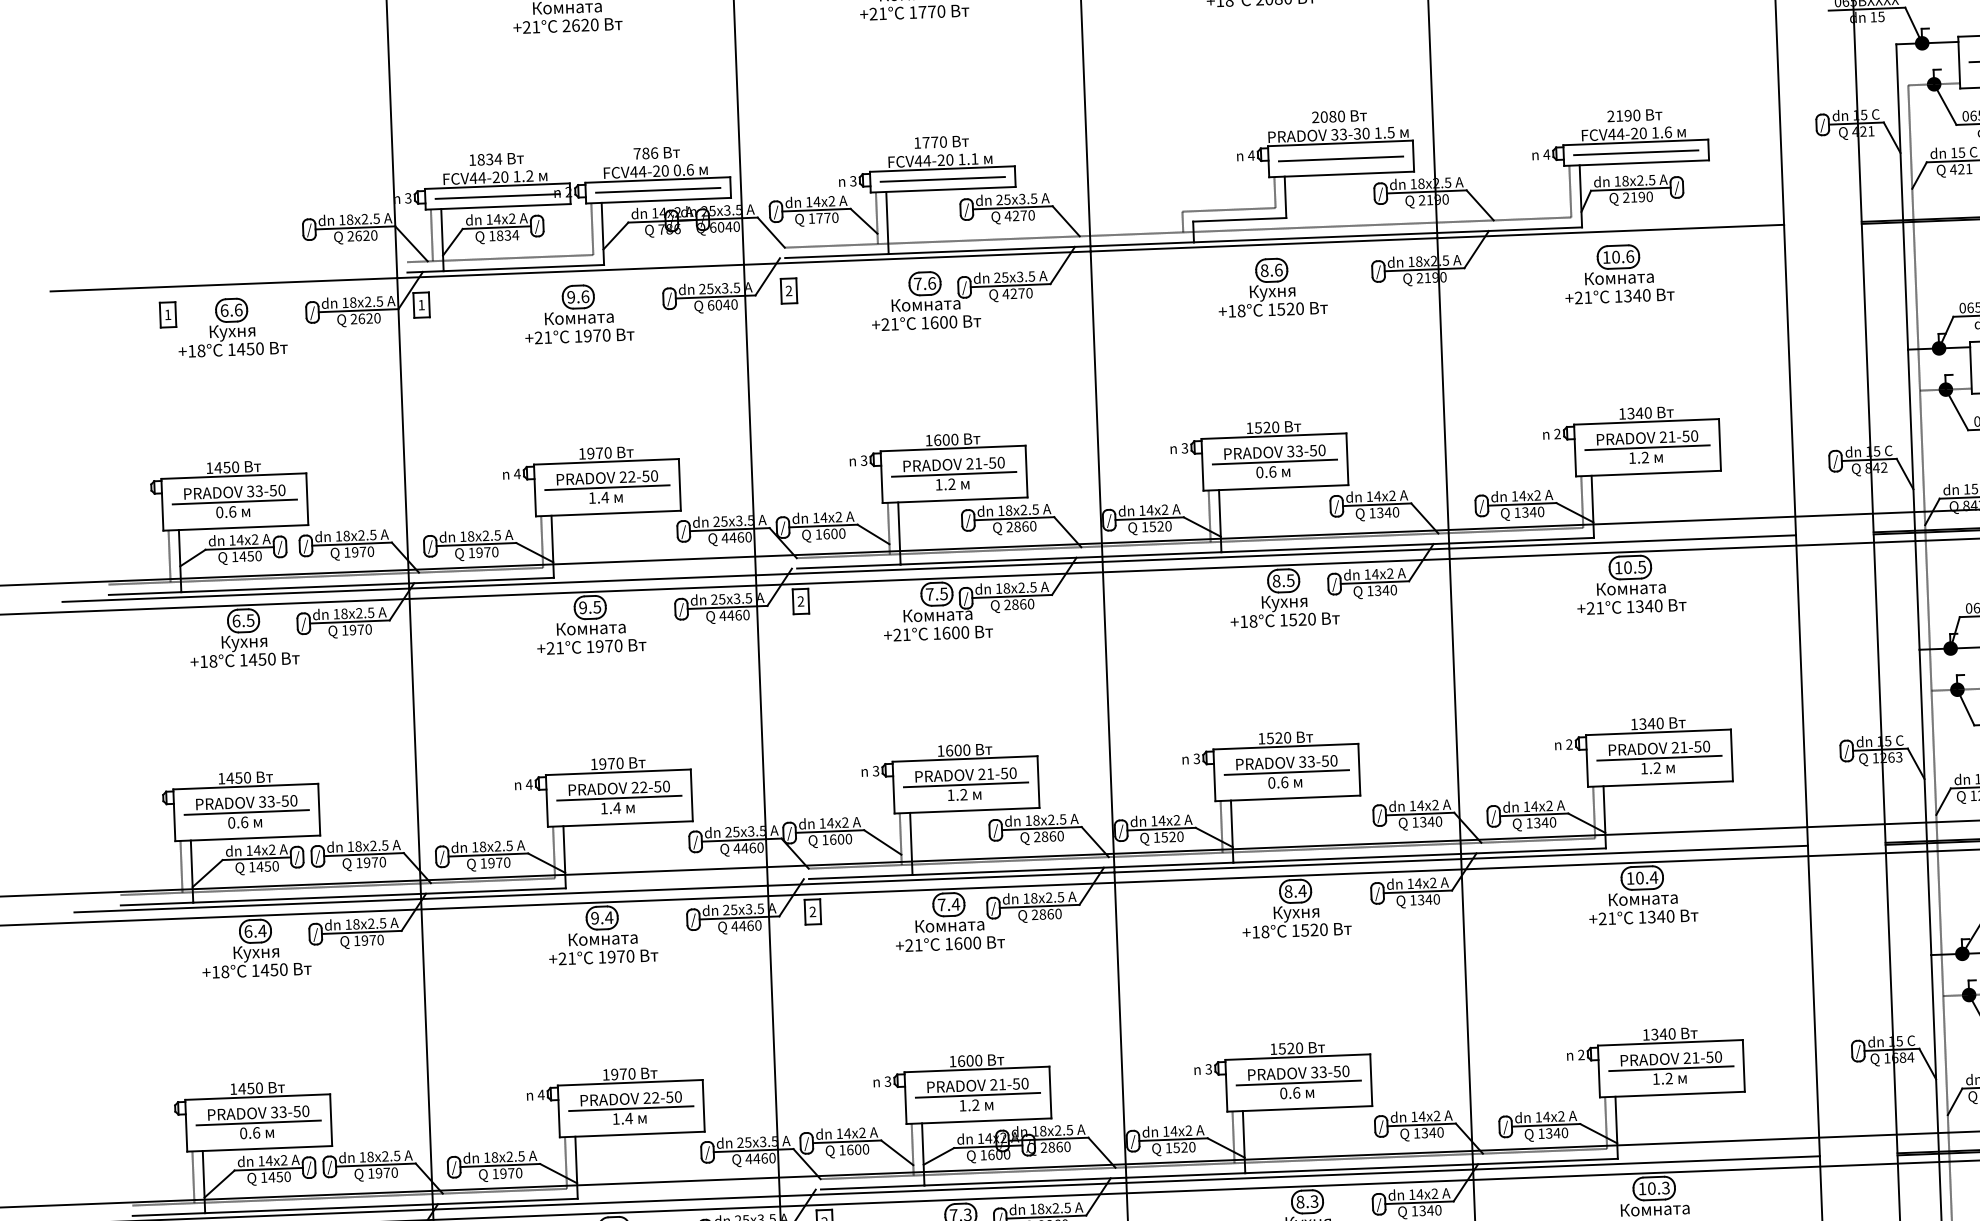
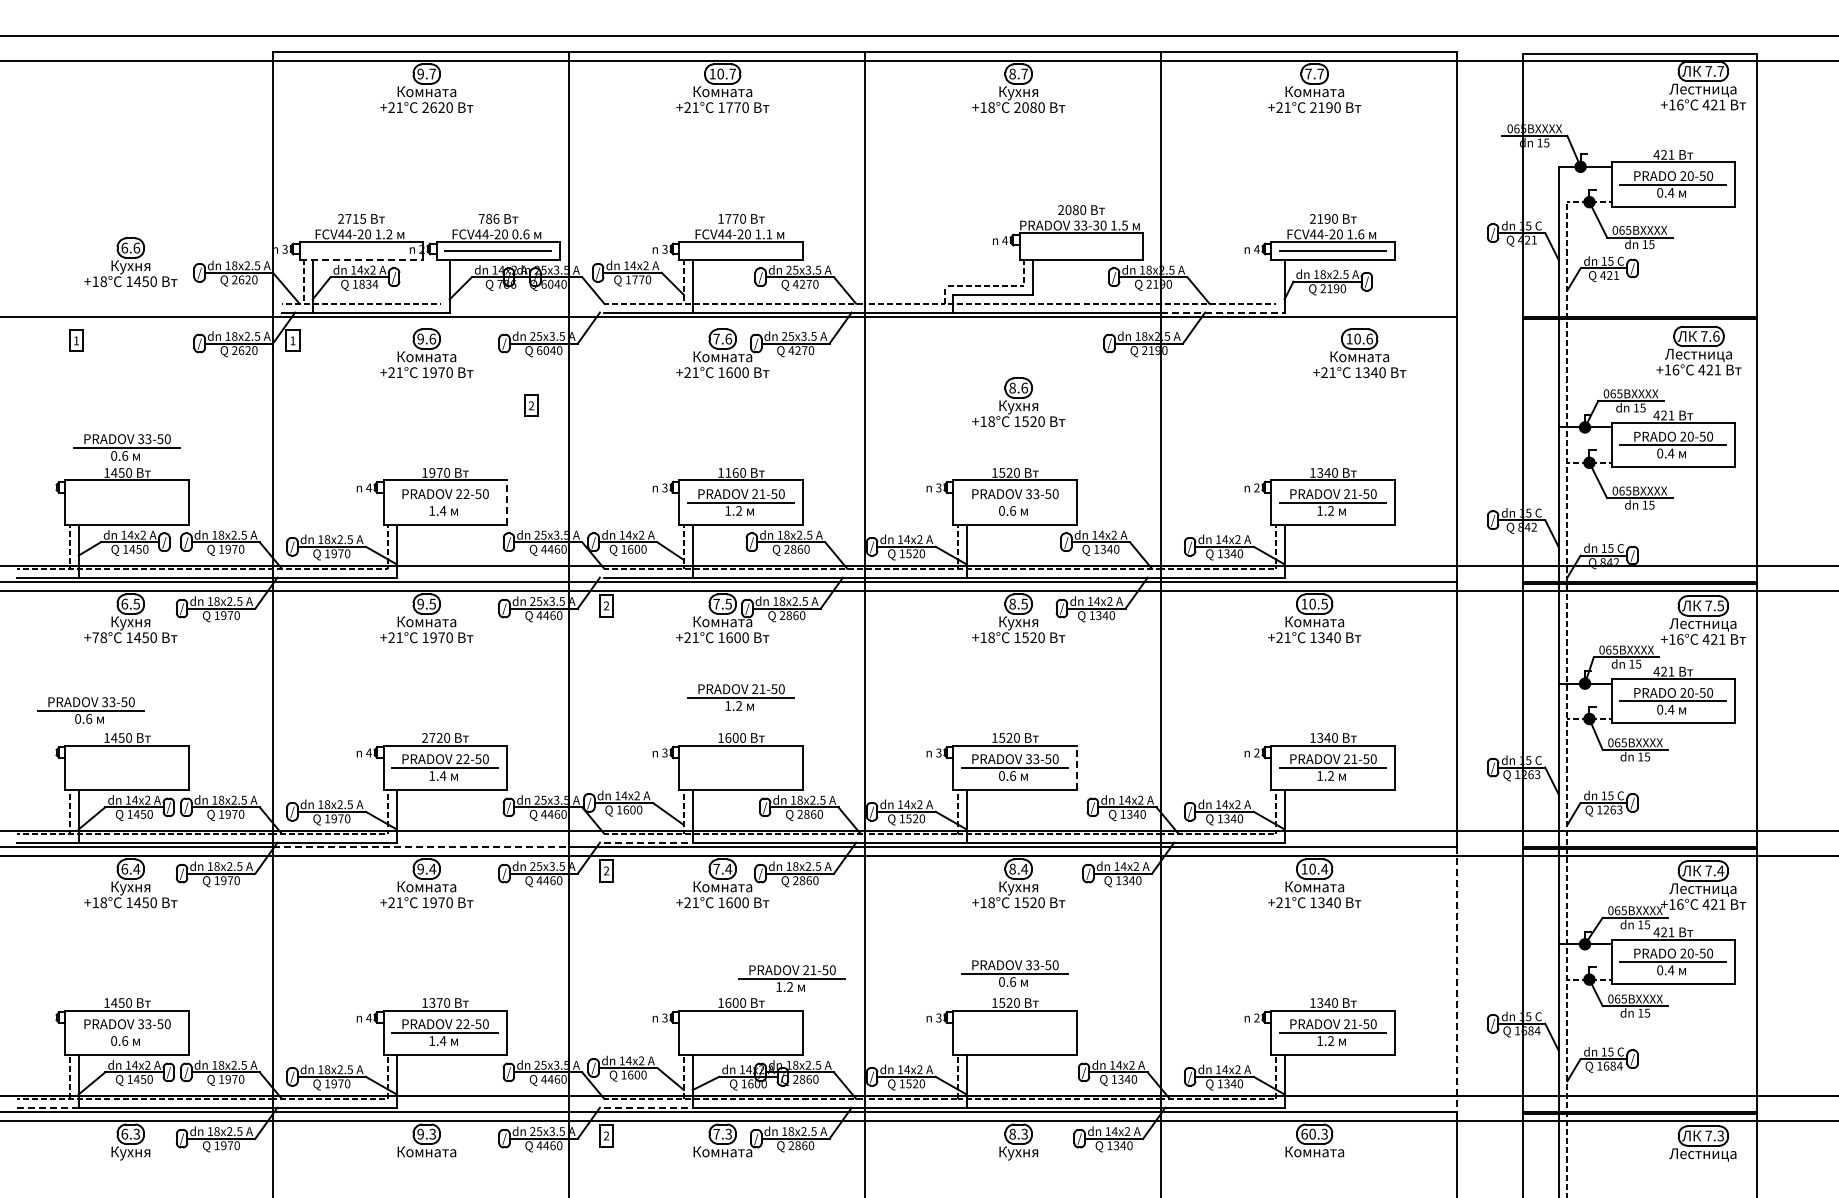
text: (485, 159) -> (352, 218), 1834 -> 2715
line: (1341, 159) -> (1081, 246), removed
line: (943, 179) -> (741, 250), removed
line: (1569, 191) -> (1275, 281), removed
line: (497, 196) -> (361, 250), removed
line: (498, 206) -> (361, 259), solid -> dashed
line: (591, 228) -> (440, 281), removed
line: (1509, 230) -> (1222, 312), solid -> dashed
part: (1618, 273) -> (1359, 353), moved
part: (1272, 287) -> (1018, 402), moved
part: (788, 290) -> (531, 405), moved
part: (231, 327) -> (130, 262), moved
text: (941, 439) -> (731, 472), 1600 -> 1160
line: (1275, 461) -> (1015, 502), removed
line: (680, 484) -> (507, 502), solid -> dashed
line: (607, 487) -> (445, 502), removed
part: (233, 501) -> (126, 447), moved
text: (203, 661) -> (95, 637), +18°C -> +78°C
text: (602, 763) -> (432, 737), 1970 -> 2720
line: (1359, 769) -> (1077, 767), solid -> dashed
part: (965, 784) -> (740, 697), moved
part: (245, 812) -> (90, 710), moved
line: (861, 876) -> (649, 842), solid -> dashed
line: (595, 892) -> (421, 847), solid -> dashed
line: (1813, 1000) -> (1456, 979), solid -> dashed
text: (614, 1073) -> (432, 1002), 1970 -> 1370
part: (1298, 1082) -> (1014, 973), moved
part: (977, 1095) -> (791, 978), moved
line: (258, 1122) -> (127, 1032), removed
line: (873, 1187) -> (649, 1107), solid -> dashed
text: (1642, 1188) -> (1304, 1133), 10.3 -> 60.3
line: (168, 1214) -> (47, 1107), solid -> dashed

